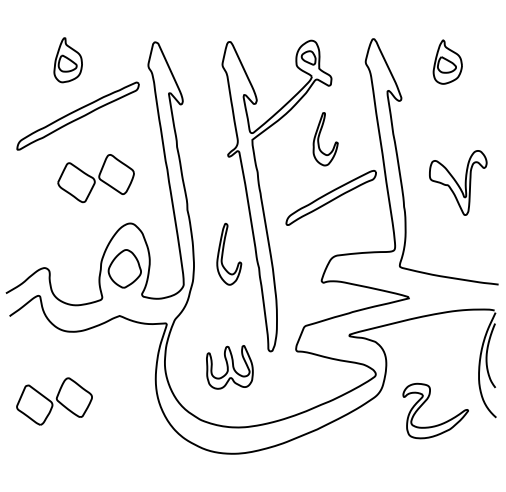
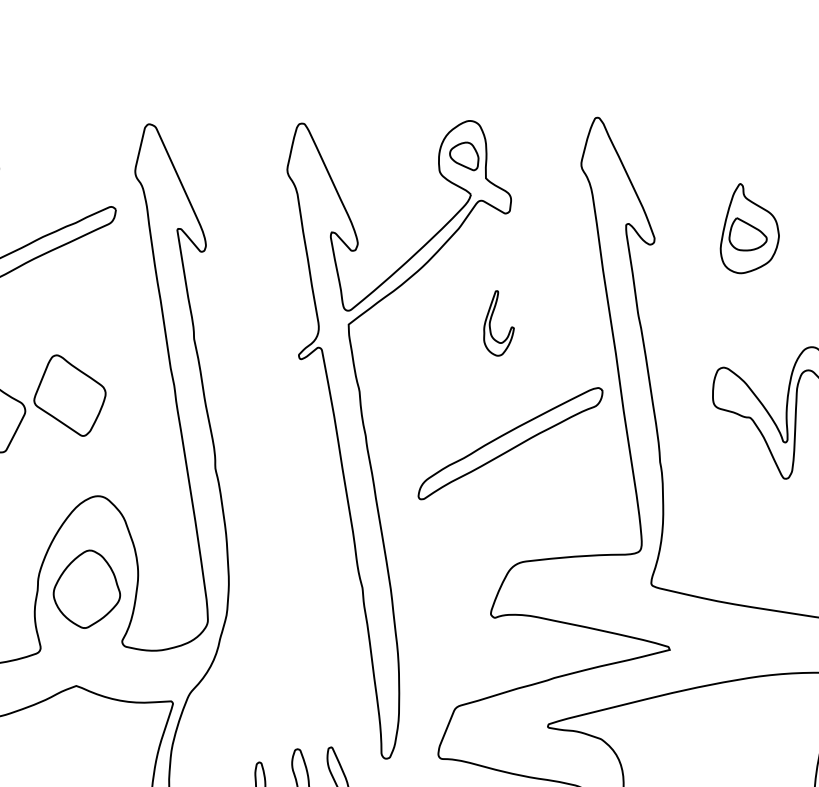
part: (447, 61) -> (749, 227), moved
part: (325, 139) -> (498, 323), size x0.6
part: (229, 253) -> (301, 557), removed

